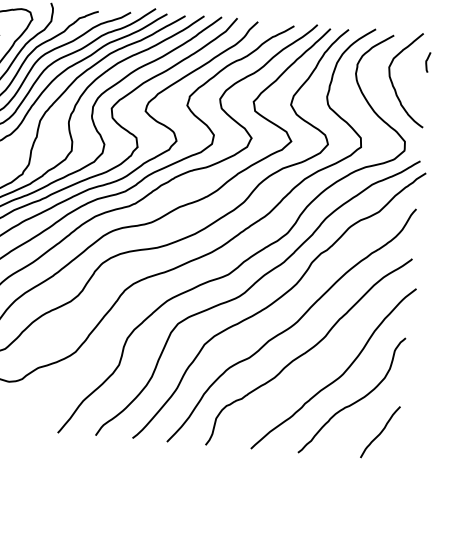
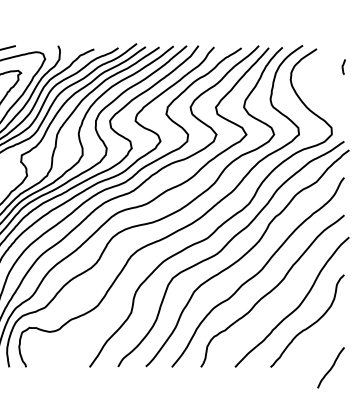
curve: (393, 82) -> (319, 84), removed
curve: (379, 431) -> (330, 367), moved

